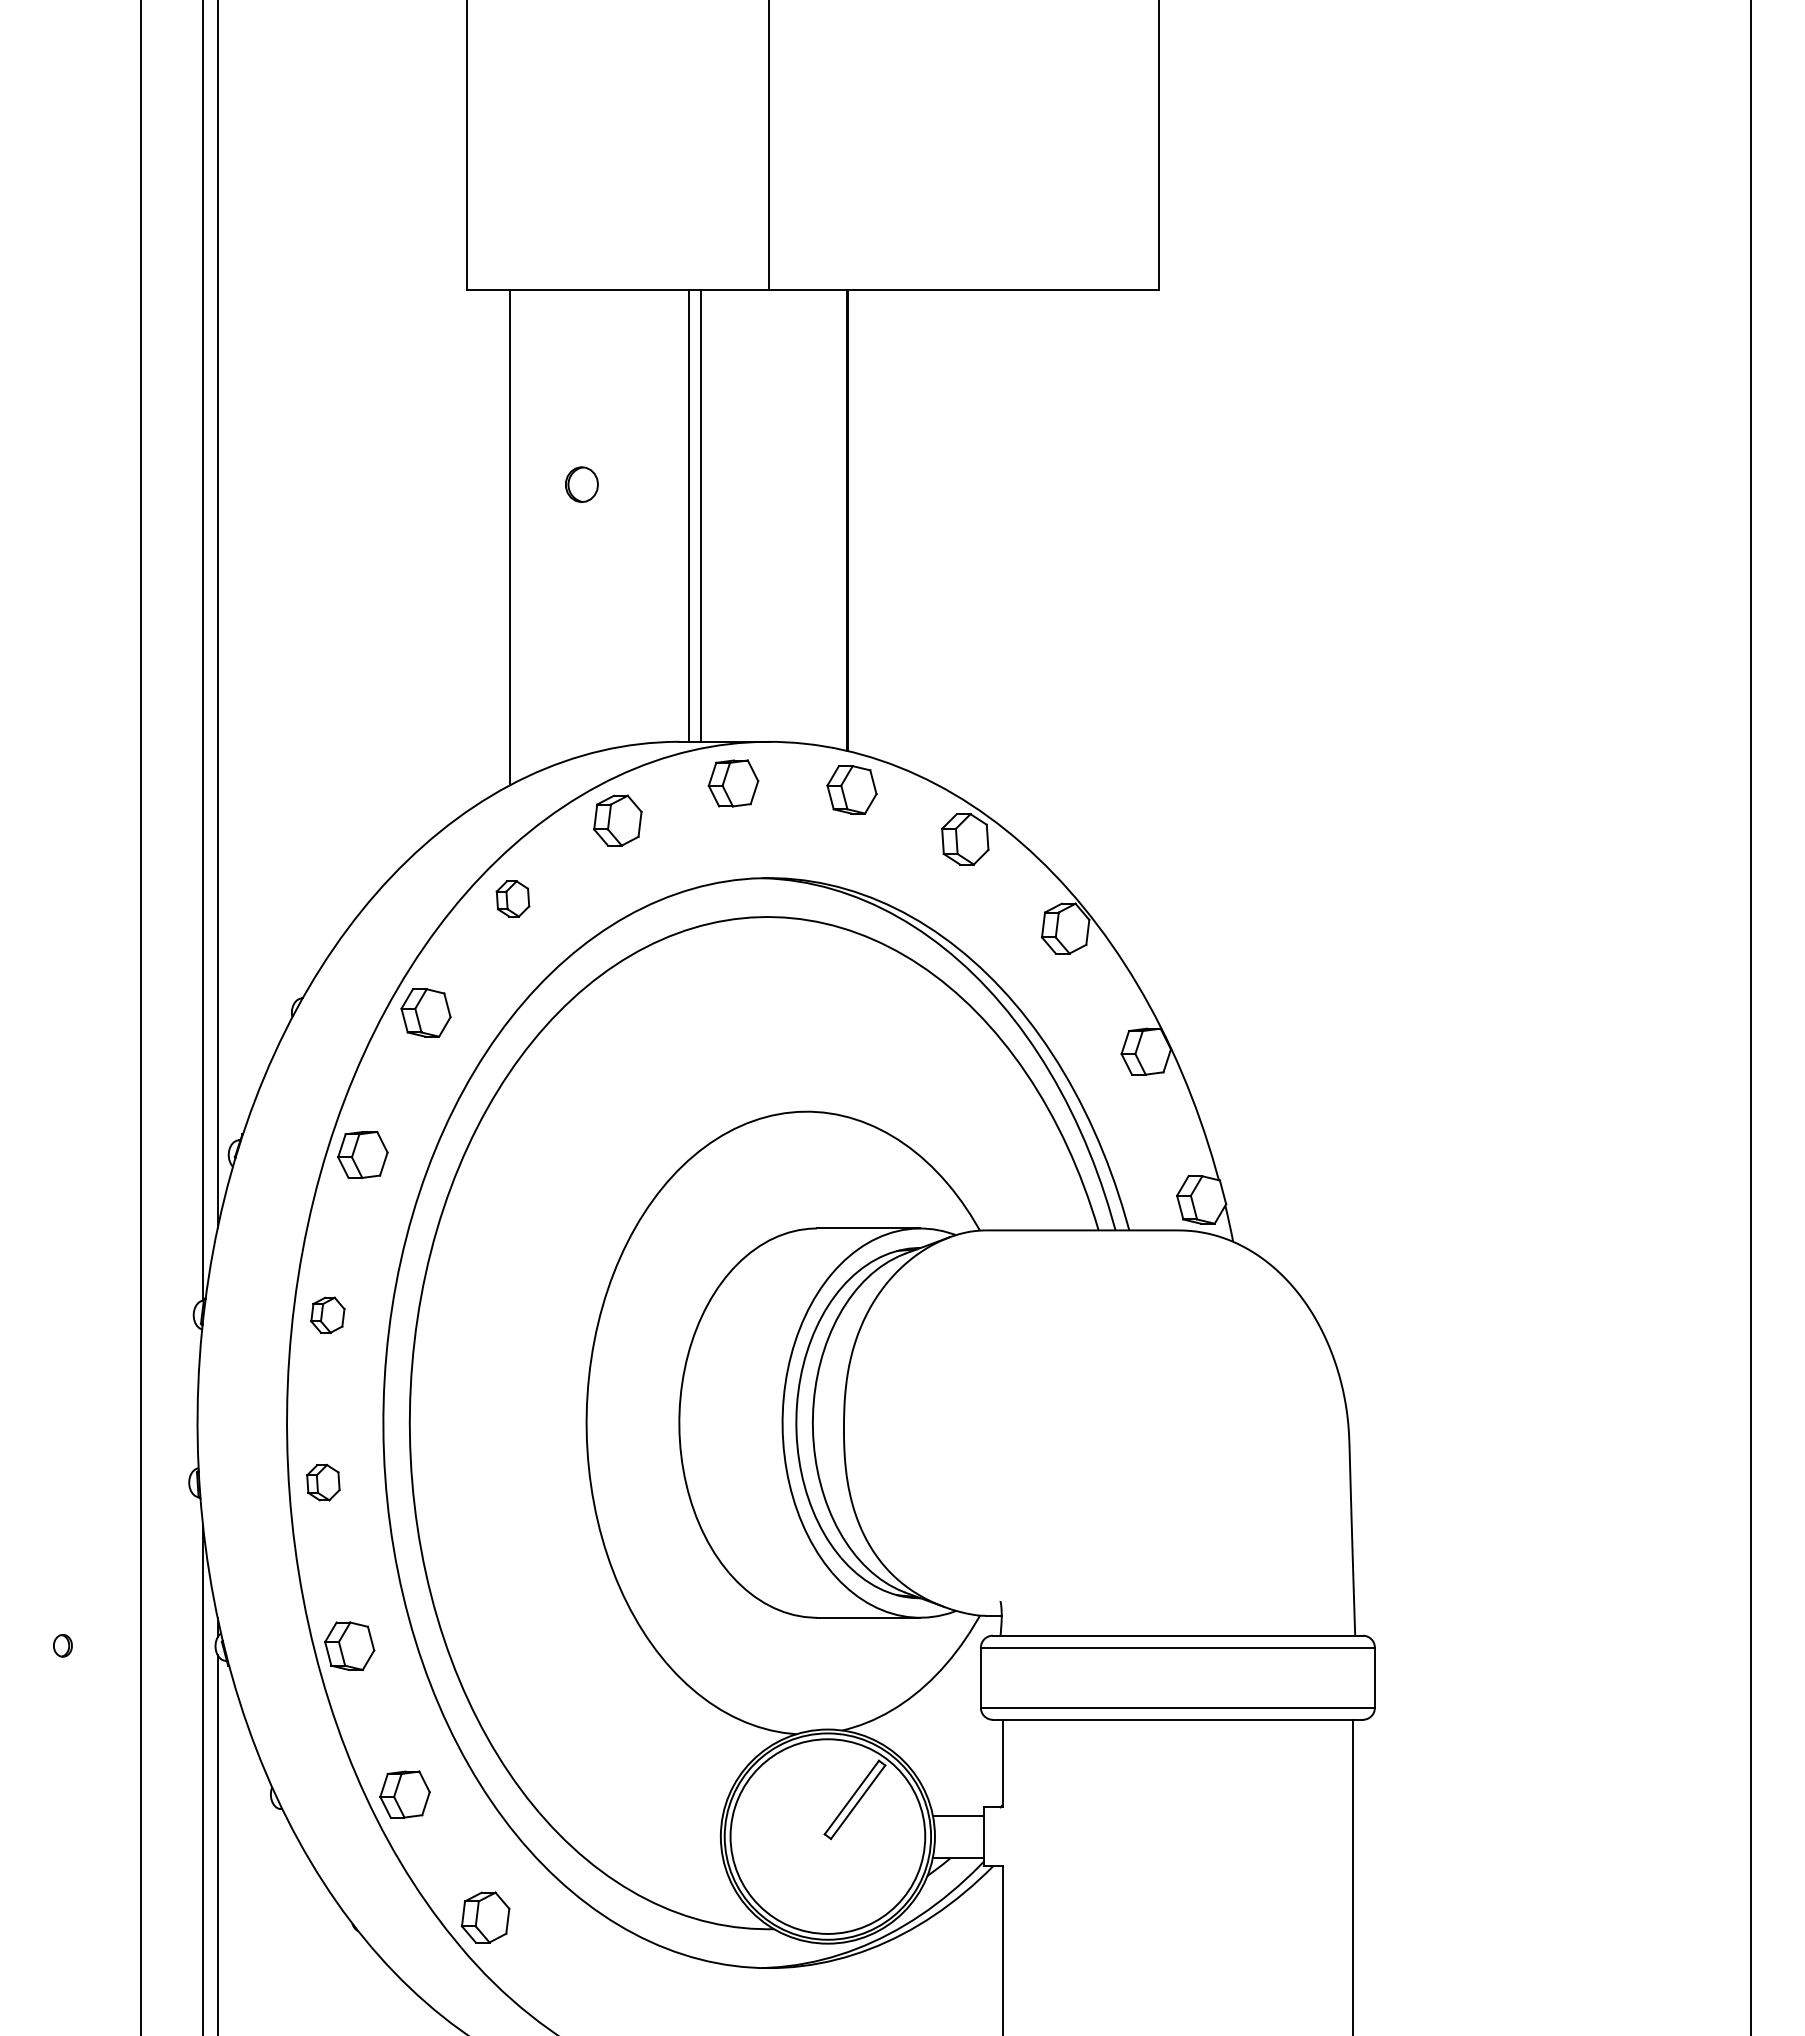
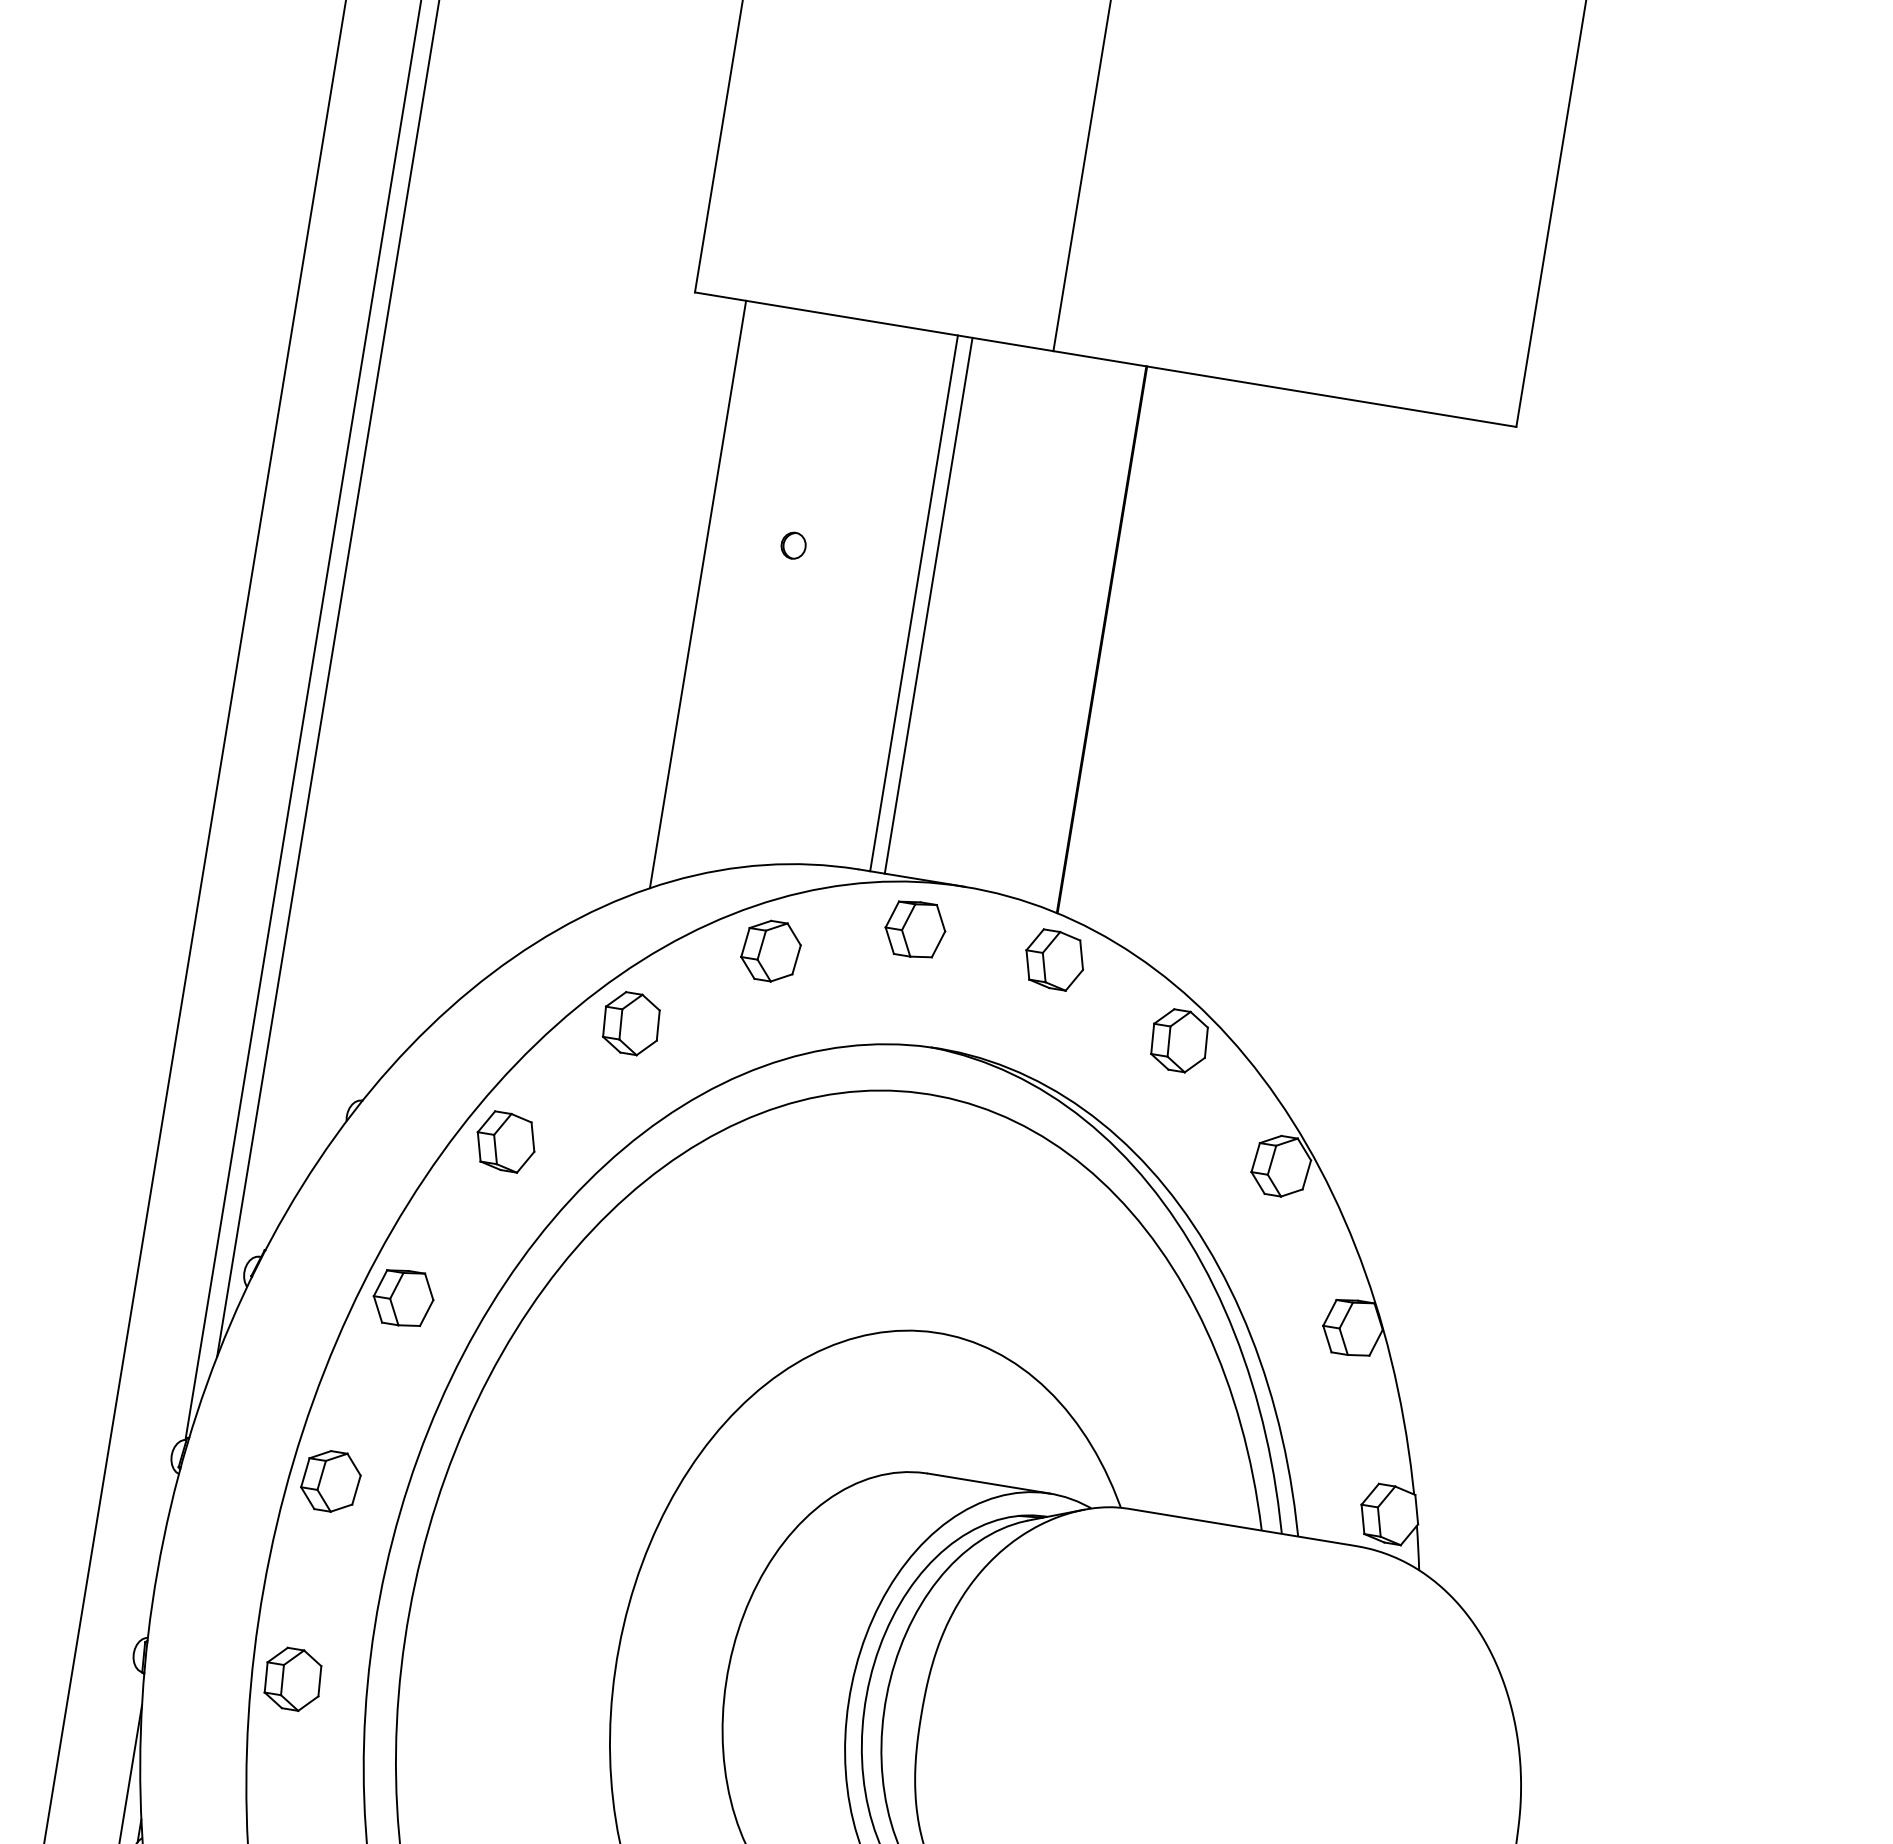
part: (581, 484) -> (793, 545), size x0.62
part: (512, 898) -> (630, 1022), size x1.43
part: (327, 1315) -> (330, 1481), size x1.43
part: (323, 1482) -> (293, 1679), size x1.43

